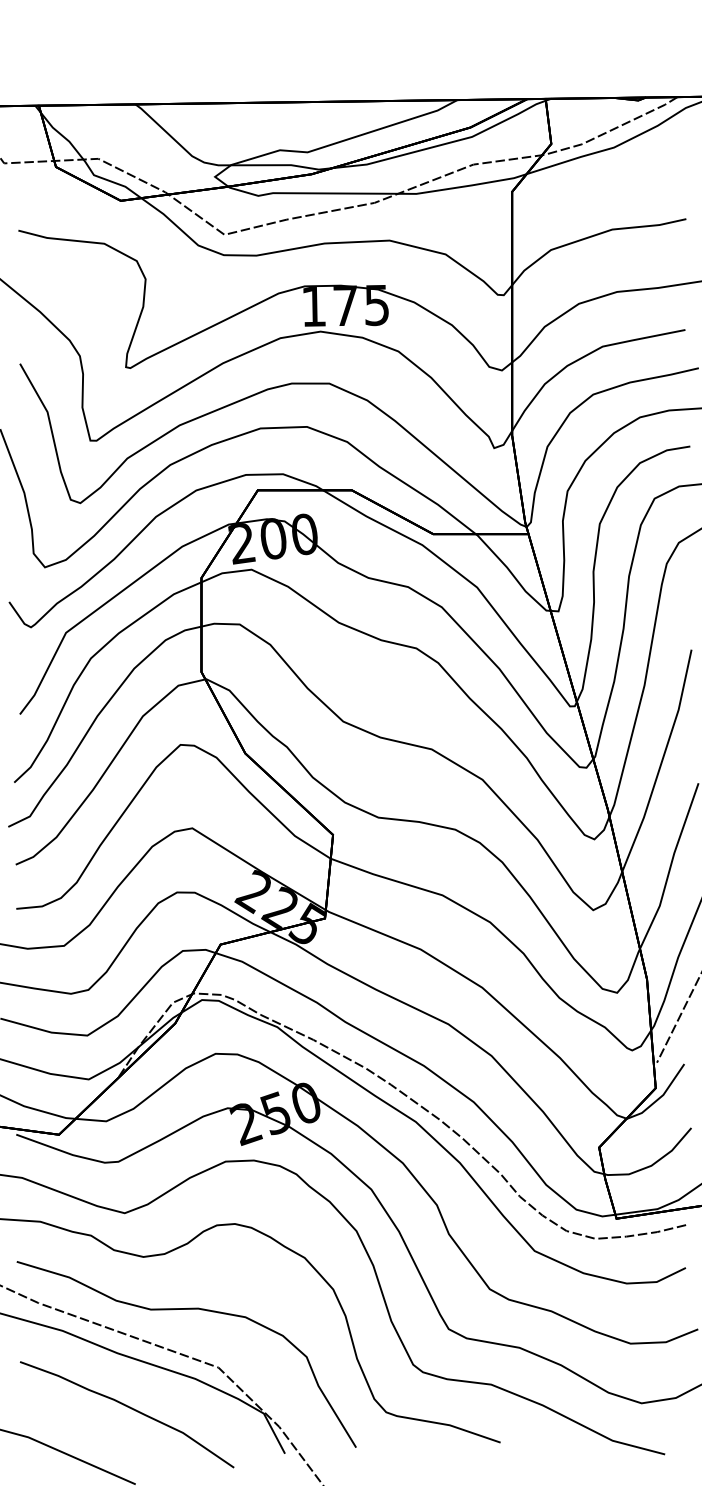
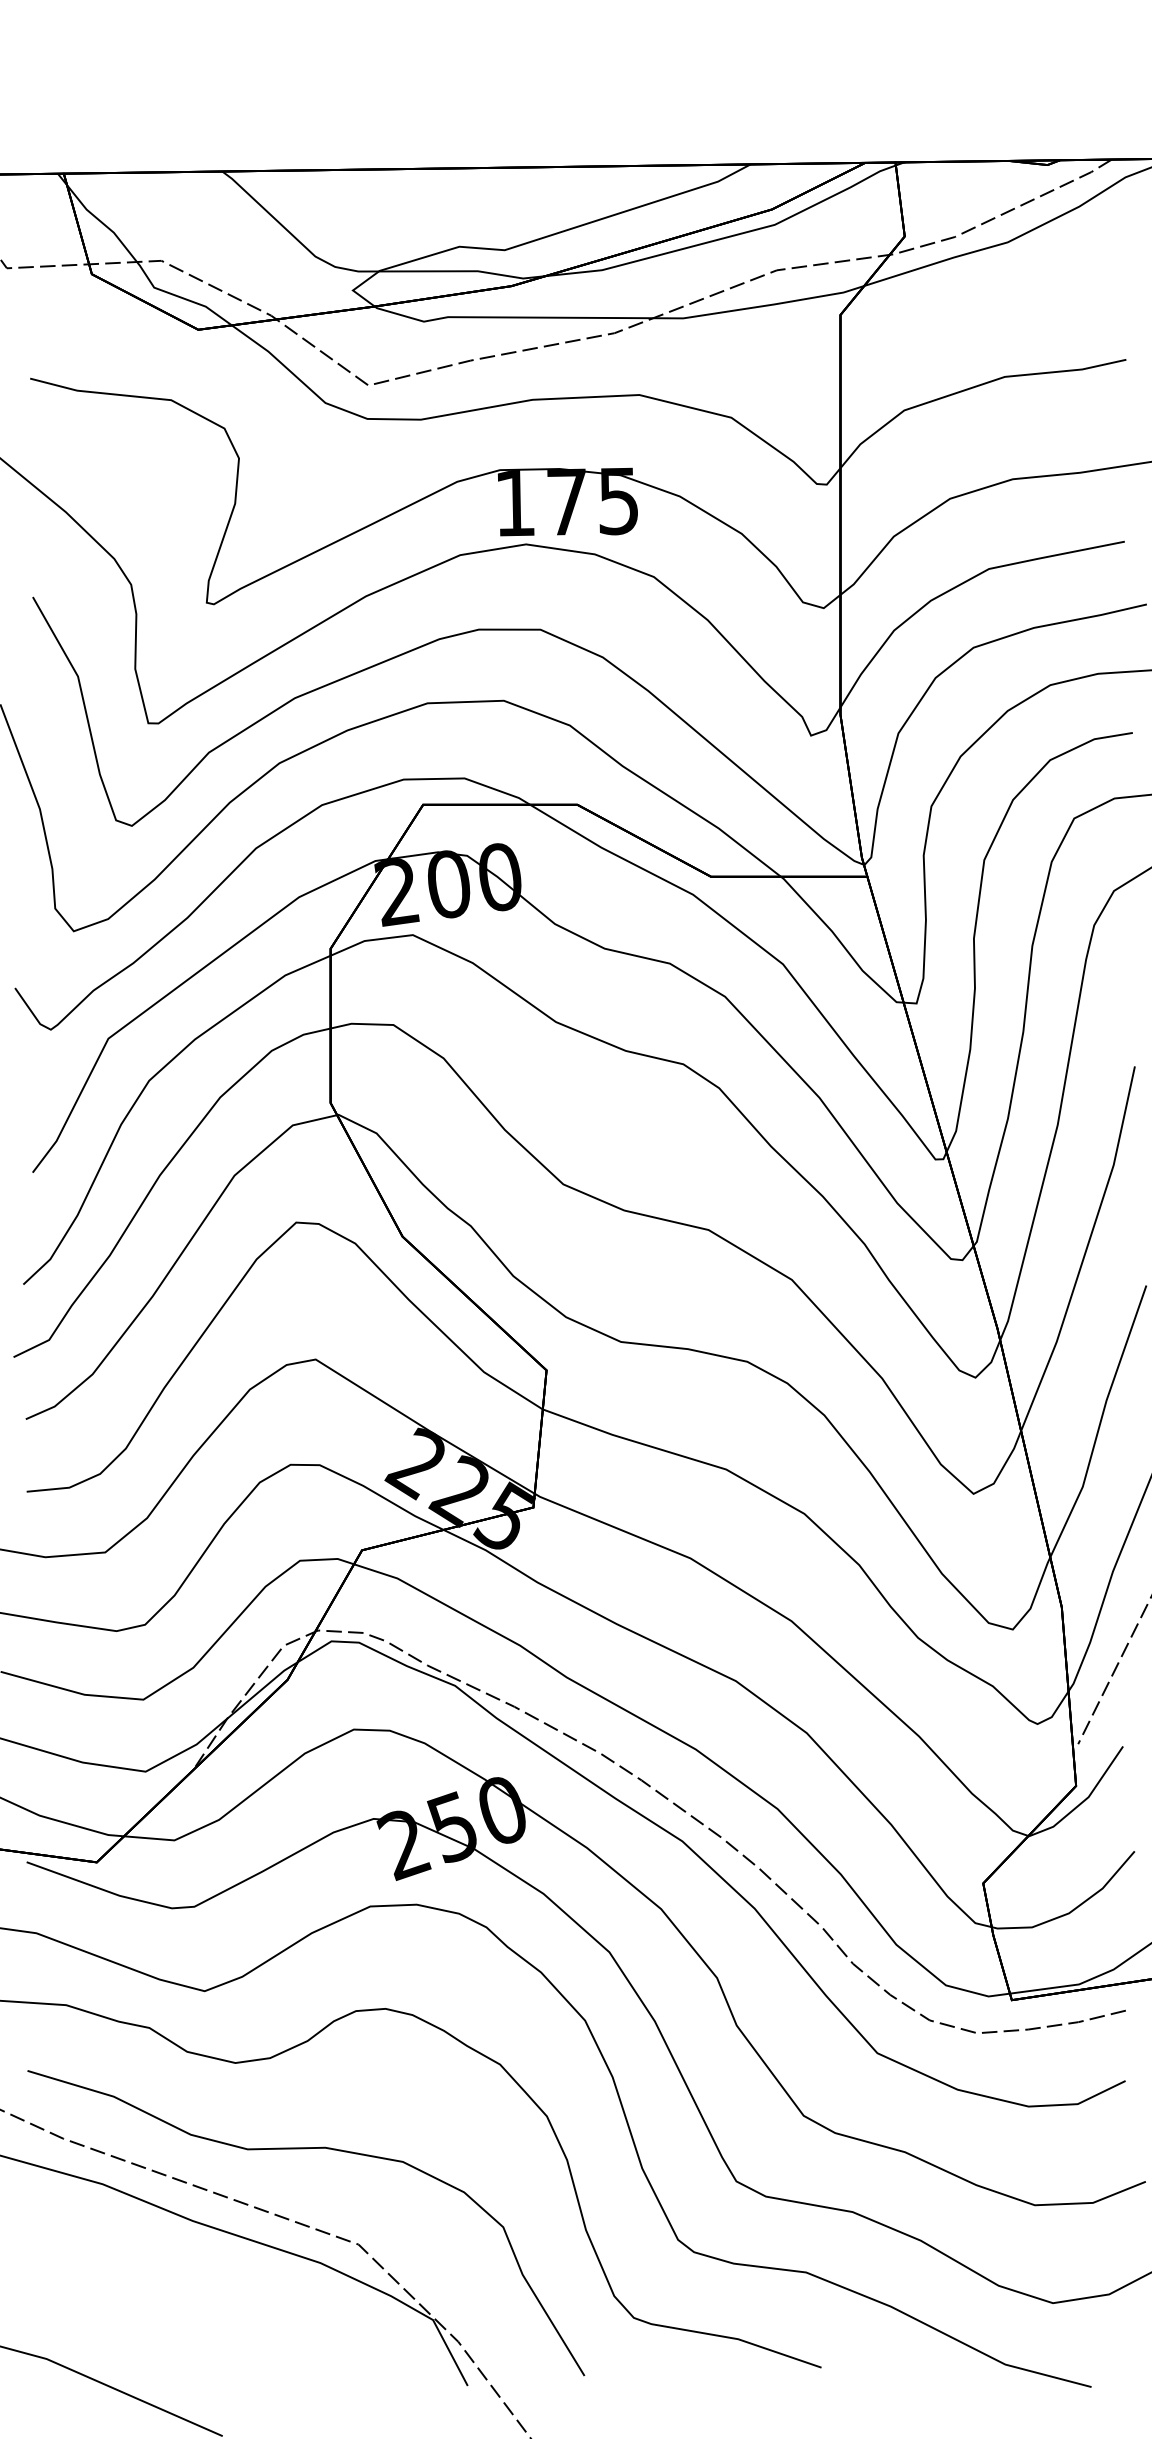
curve: (129, 1408) -> (212, 2311), removed

